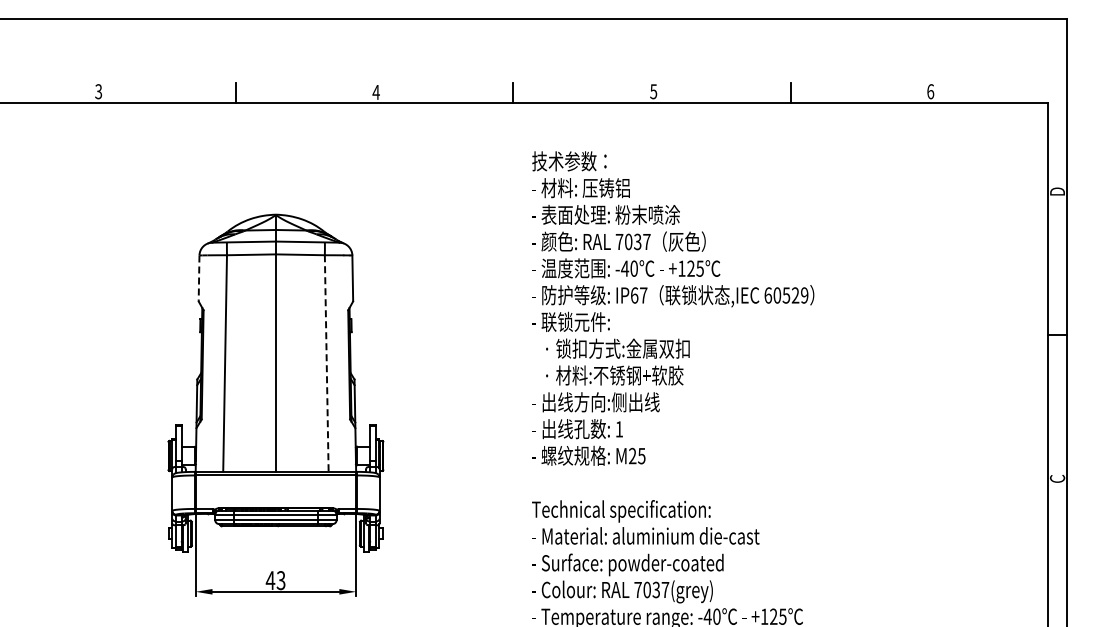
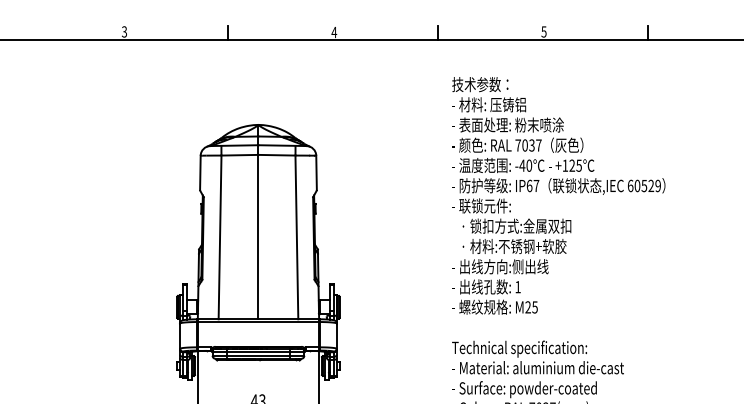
line: (199, 278) -> (200, 173), dashed -> solid
line: (326, 364) -> (296, 238), dashed -> solid

